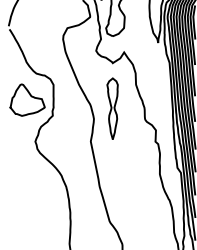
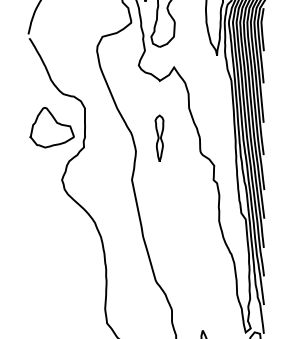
part: (112, 108) -> (159, 138), size x0.6

